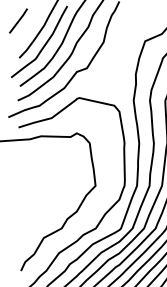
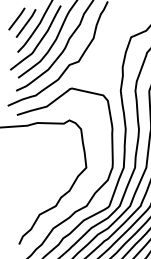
line: (28, 25) -> (25, 23), added

